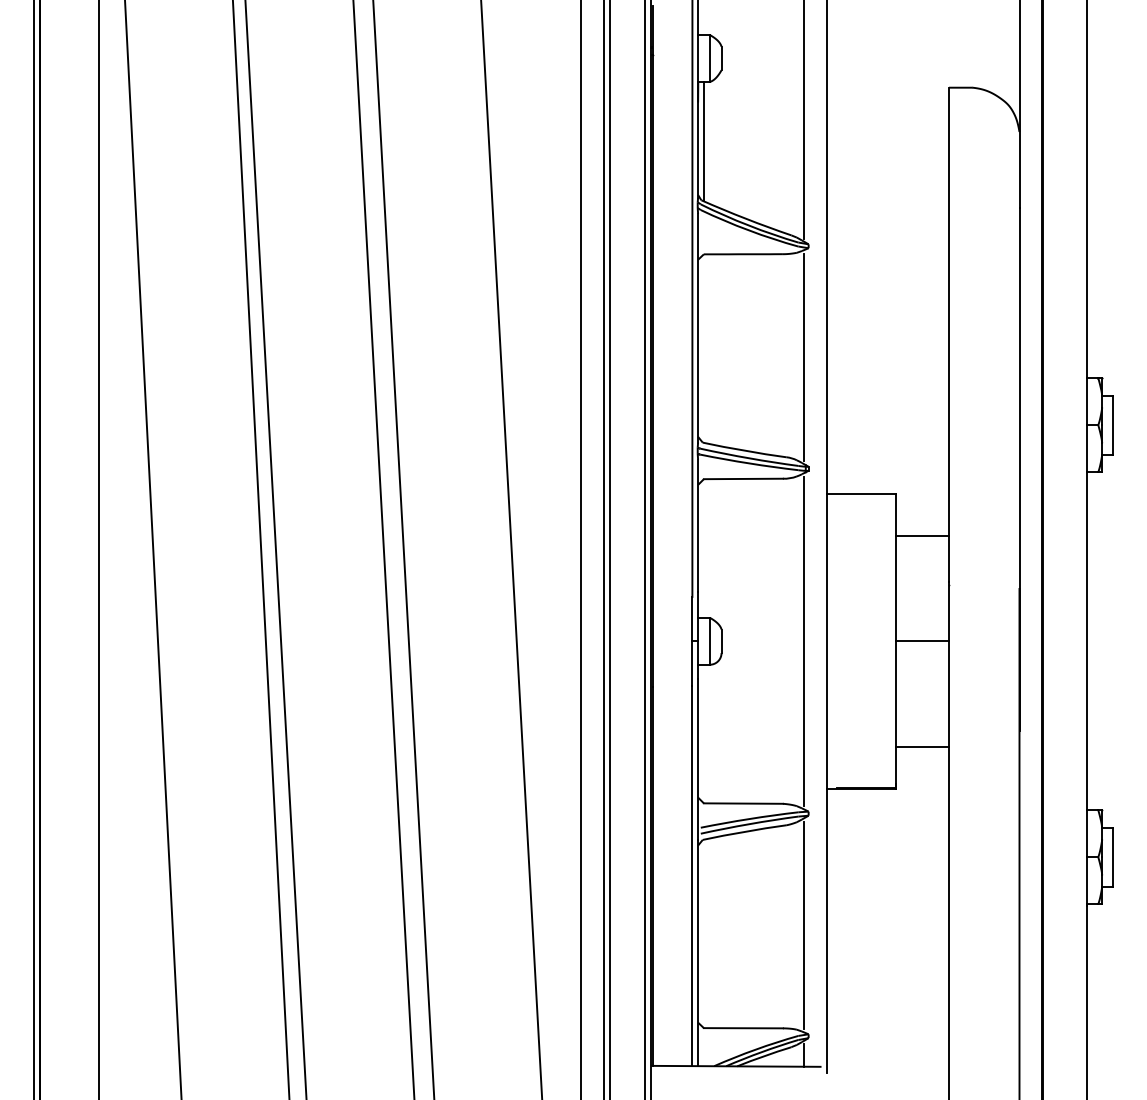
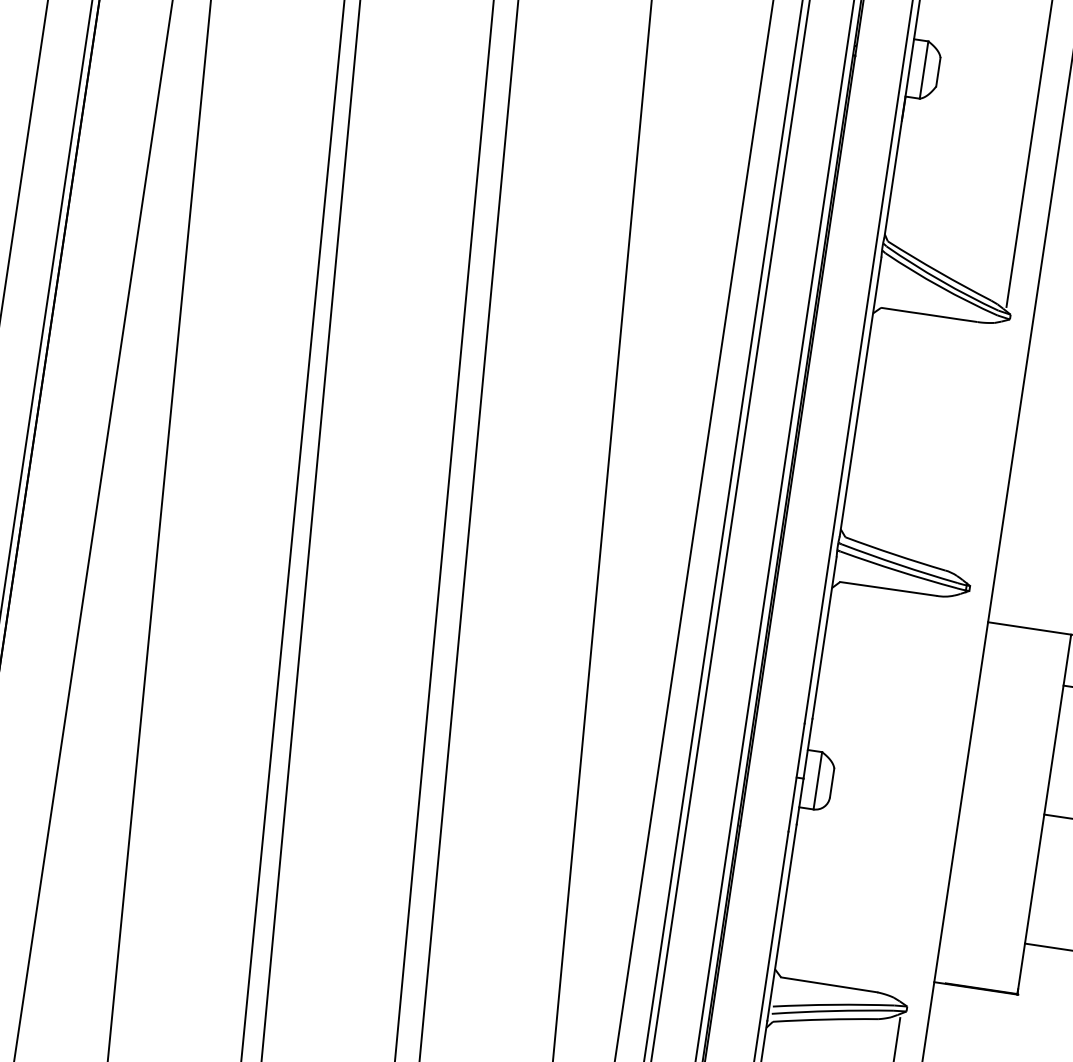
line: (703, 141) -> (901, 170), removed
line: (804, 356) -> (985, 450), removed
line: (804, 640) -> (933, 797), removed

